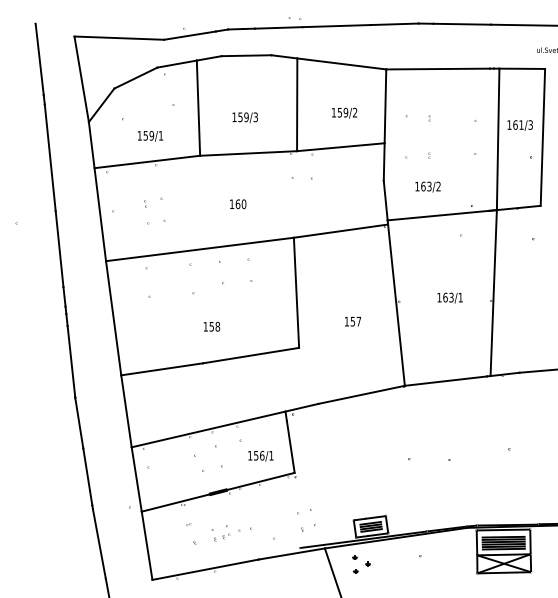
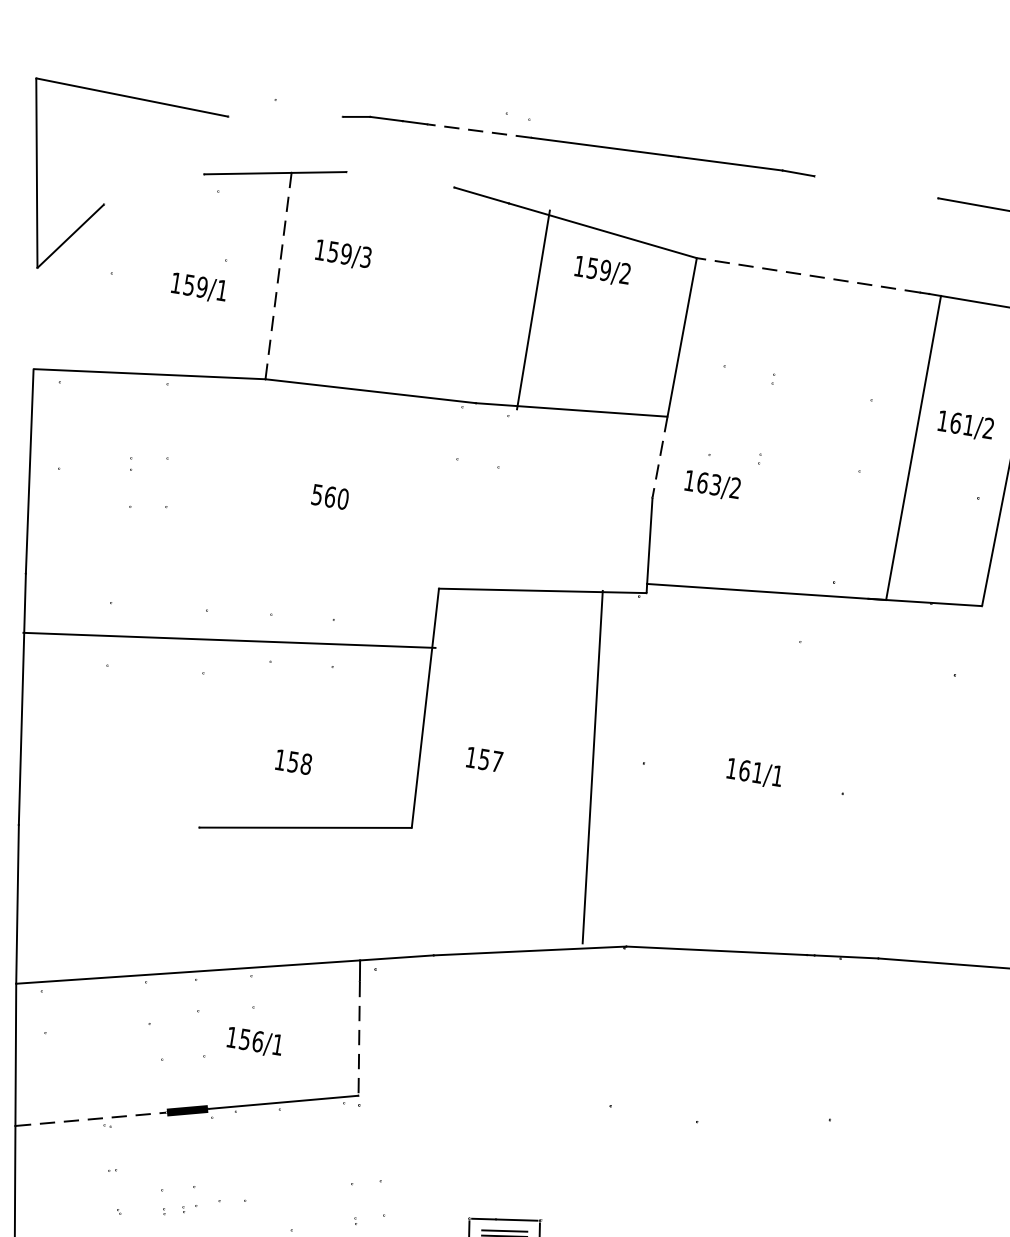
line: (461, 23) -> (875, 185), removed
line: (278, 27) -> (479, 130), solid -> dashed
line: (189, 35) -> (284, 116), removed
line: (246, 55) -> (400, 179), removed
line: (438, 69) -> (809, 276), solid -> dashed
line: (135, 77) -> (153, 187), removed
line: (297, 104) -> (534, 309), moved
line: (198, 107) -> (278, 274), solid -> dashed
text: (344, 112) -> (602, 269), moved
text: (244, 117) -> (341, 253), moved
text: (530, 125) -> (988, 429), 161/3 -> 161/2
text: (150, 136) -> (199, 288), moved
line: (91, 144) -> (35, 317), removed
line: (384, 162) -> (660, 458), solid -> dashed
text: (427, 186) -> (711, 484), moved
text: (231, 204) -> (316, 495), 160 -> 560
line: (199, 249) -> (228, 640), moved
line: (493, 292) -> (850, 776), removed
text: (451, 297) -> (757, 772), 163/1 -> 161/1
line: (396, 304) -> (593, 765), moved
text: (353, 321) -> (485, 759), moved
text: (212, 326) -> (295, 761), moved
line: (161, 369) -> (107, 826), removed
line: (290, 446) -> (358, 1037), solid -> dashed
text: (260, 455) -> (254, 1040), moved
line: (175, 503) -> (91, 1120), solid -> dashed

